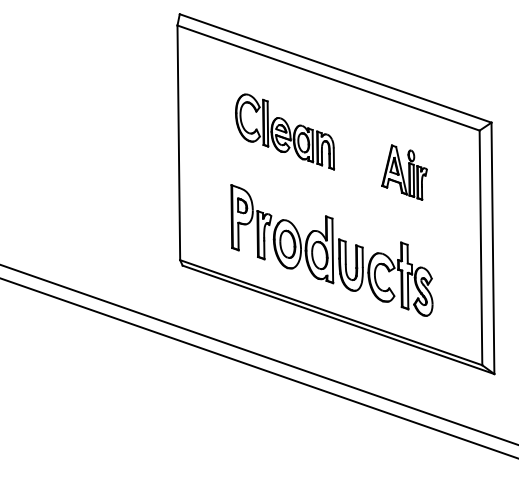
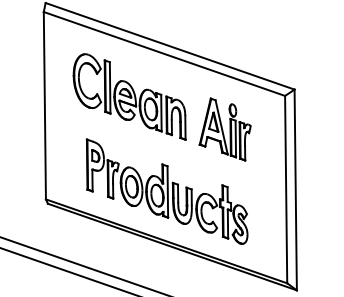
part: (284, 131) -> (129, 96), size x1.43
part: (404, 172) -> (225, 129), size x1.43

